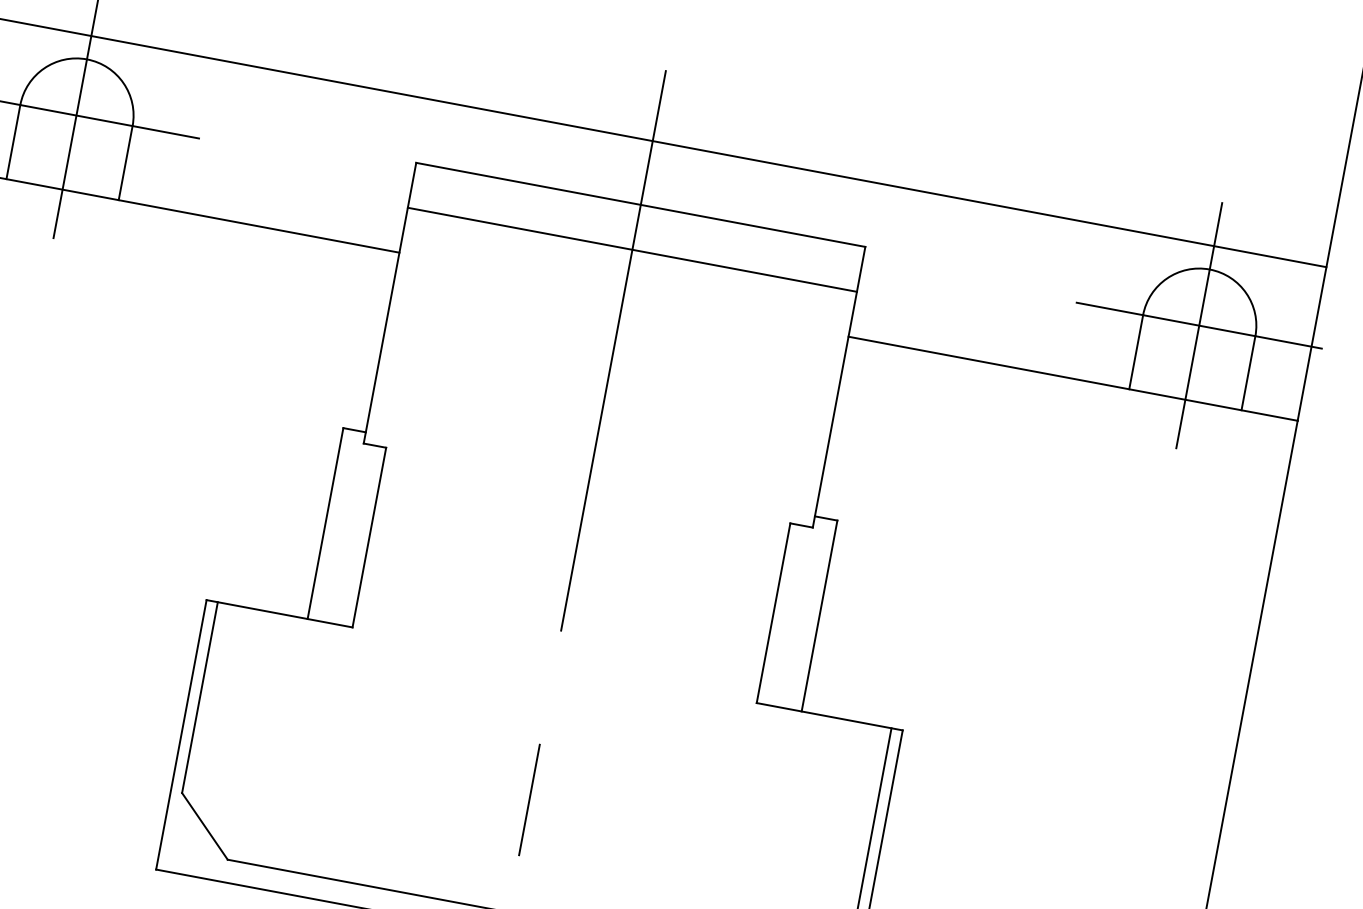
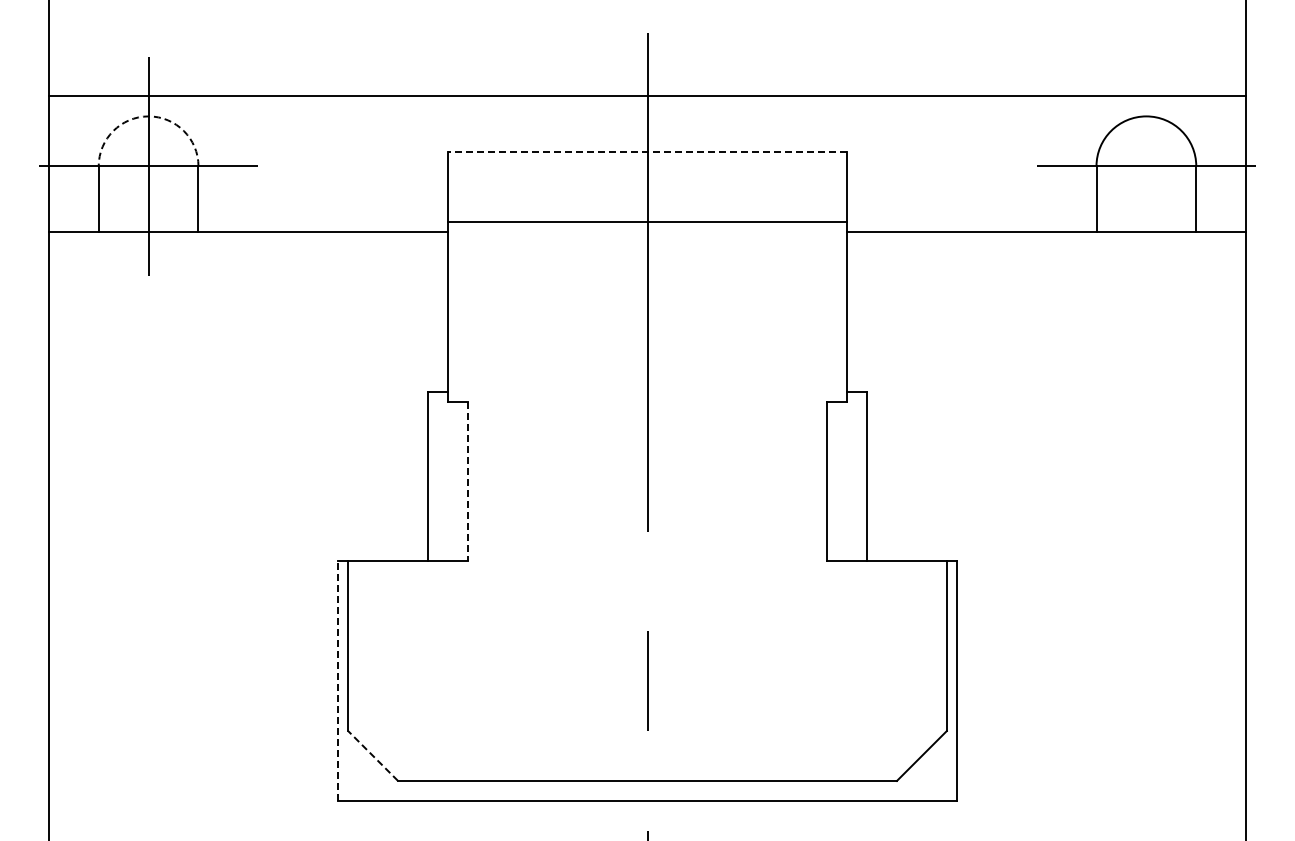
arc: (86, 59) -> (148, 116), solid -> dashed
line: (640, 205) -> (647, 152), solid -> dashed
line: (632, 250) -> (647, 222), moved
line: (1199, 325) -> (1146, 166), removed
line: (368, 537) -> (467, 481), solid -> dashed
line: (181, 735) -> (338, 681), solid -> dashed
line: (204, 825) -> (372, 755), solid -> dashed

